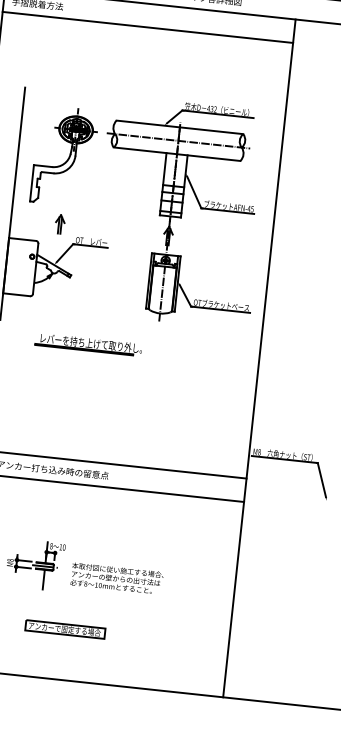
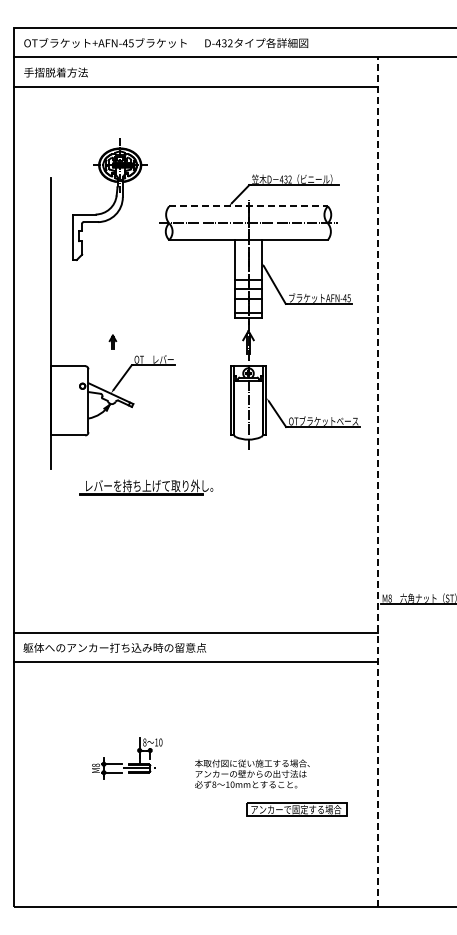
line: (180, 127) -> (249, 206), solid -> dashed
part: (64, 156) -> (109, 199), moved
part: (59, 224) -> (112, 342), size x0.6
part: (88, 344) -> (146, 487), moved
line: (259, 358) -> (377, 482), solid -> dashed
text: (117, 578) -> (252, 773), moved
line: (43, 579) -> (139, 784), removed
part: (64, 629) -> (296, 809), moved

